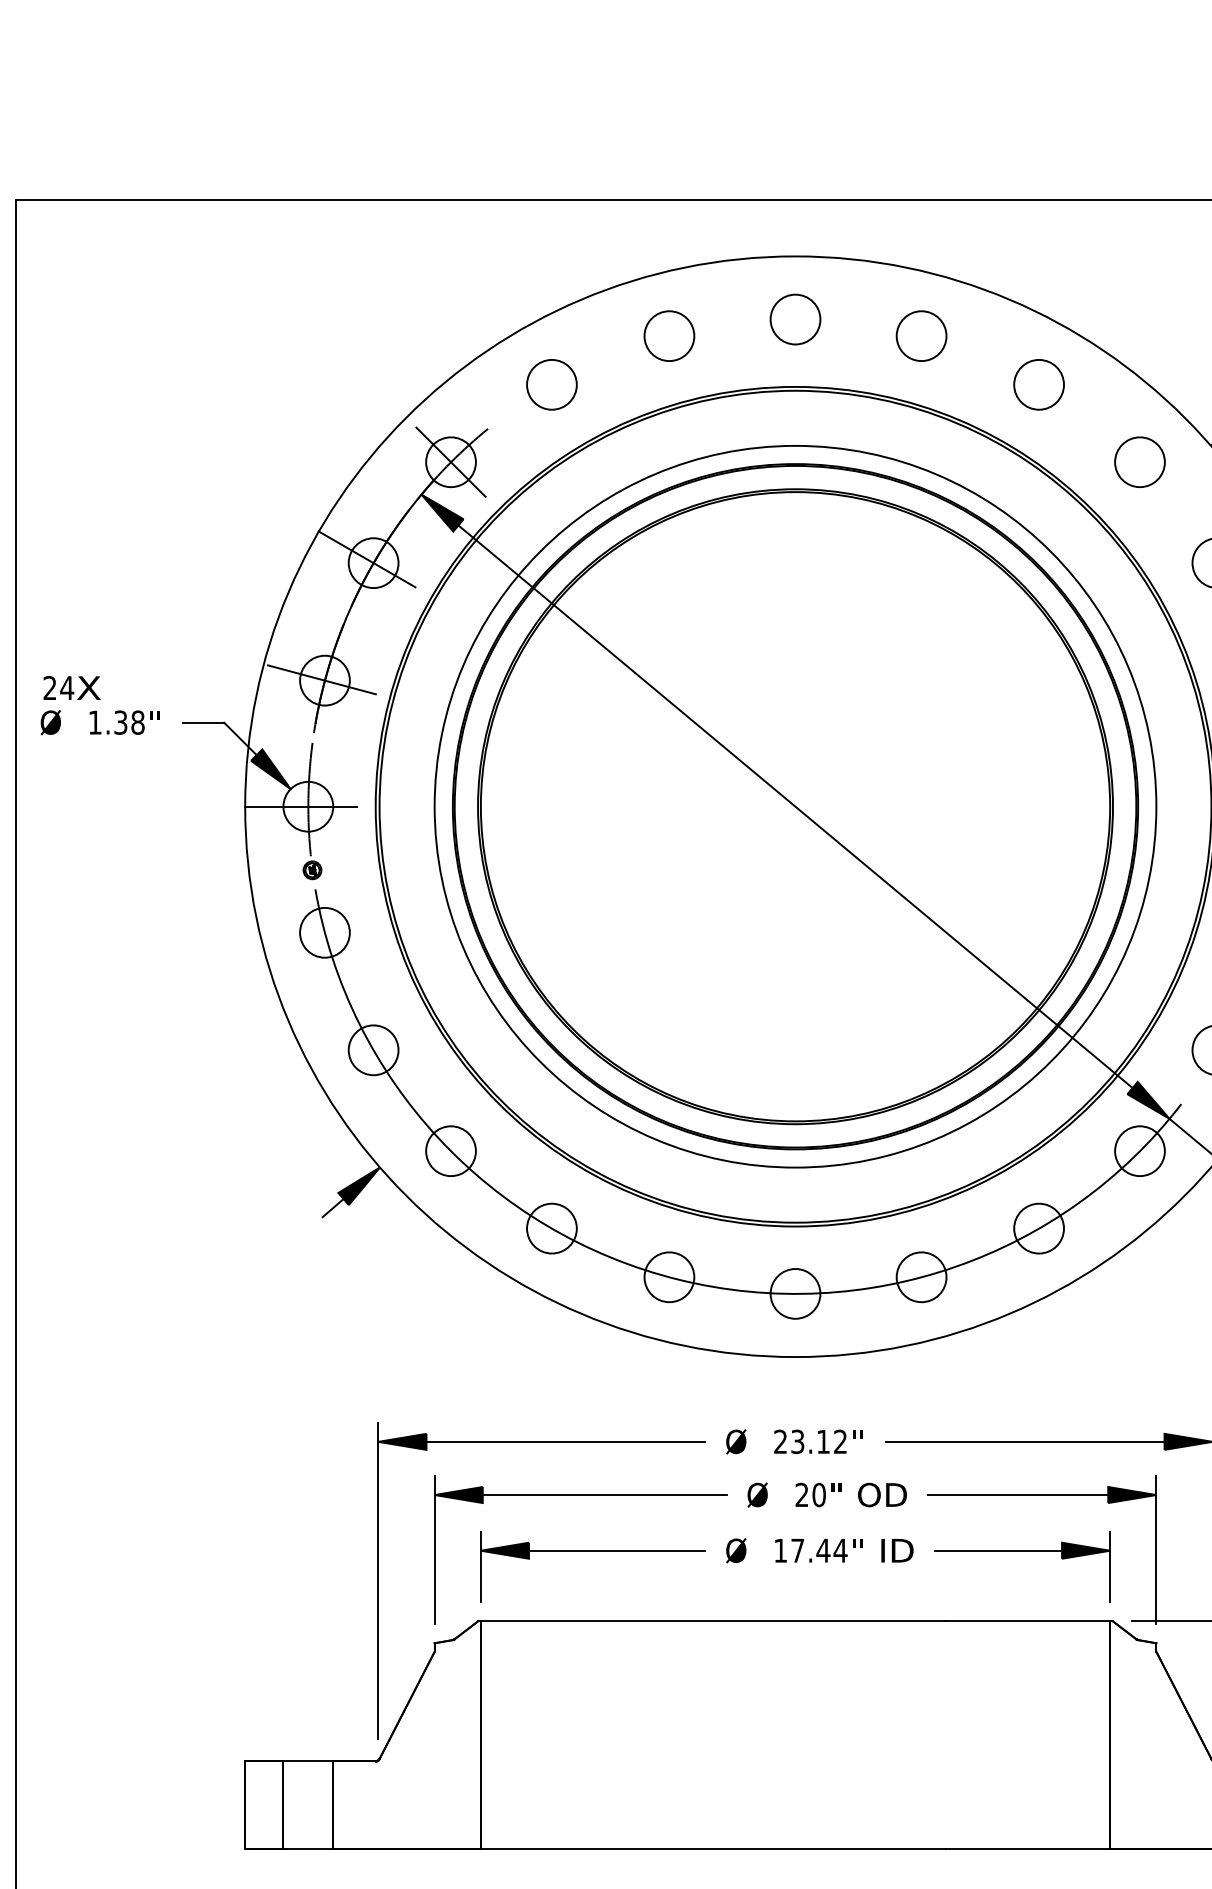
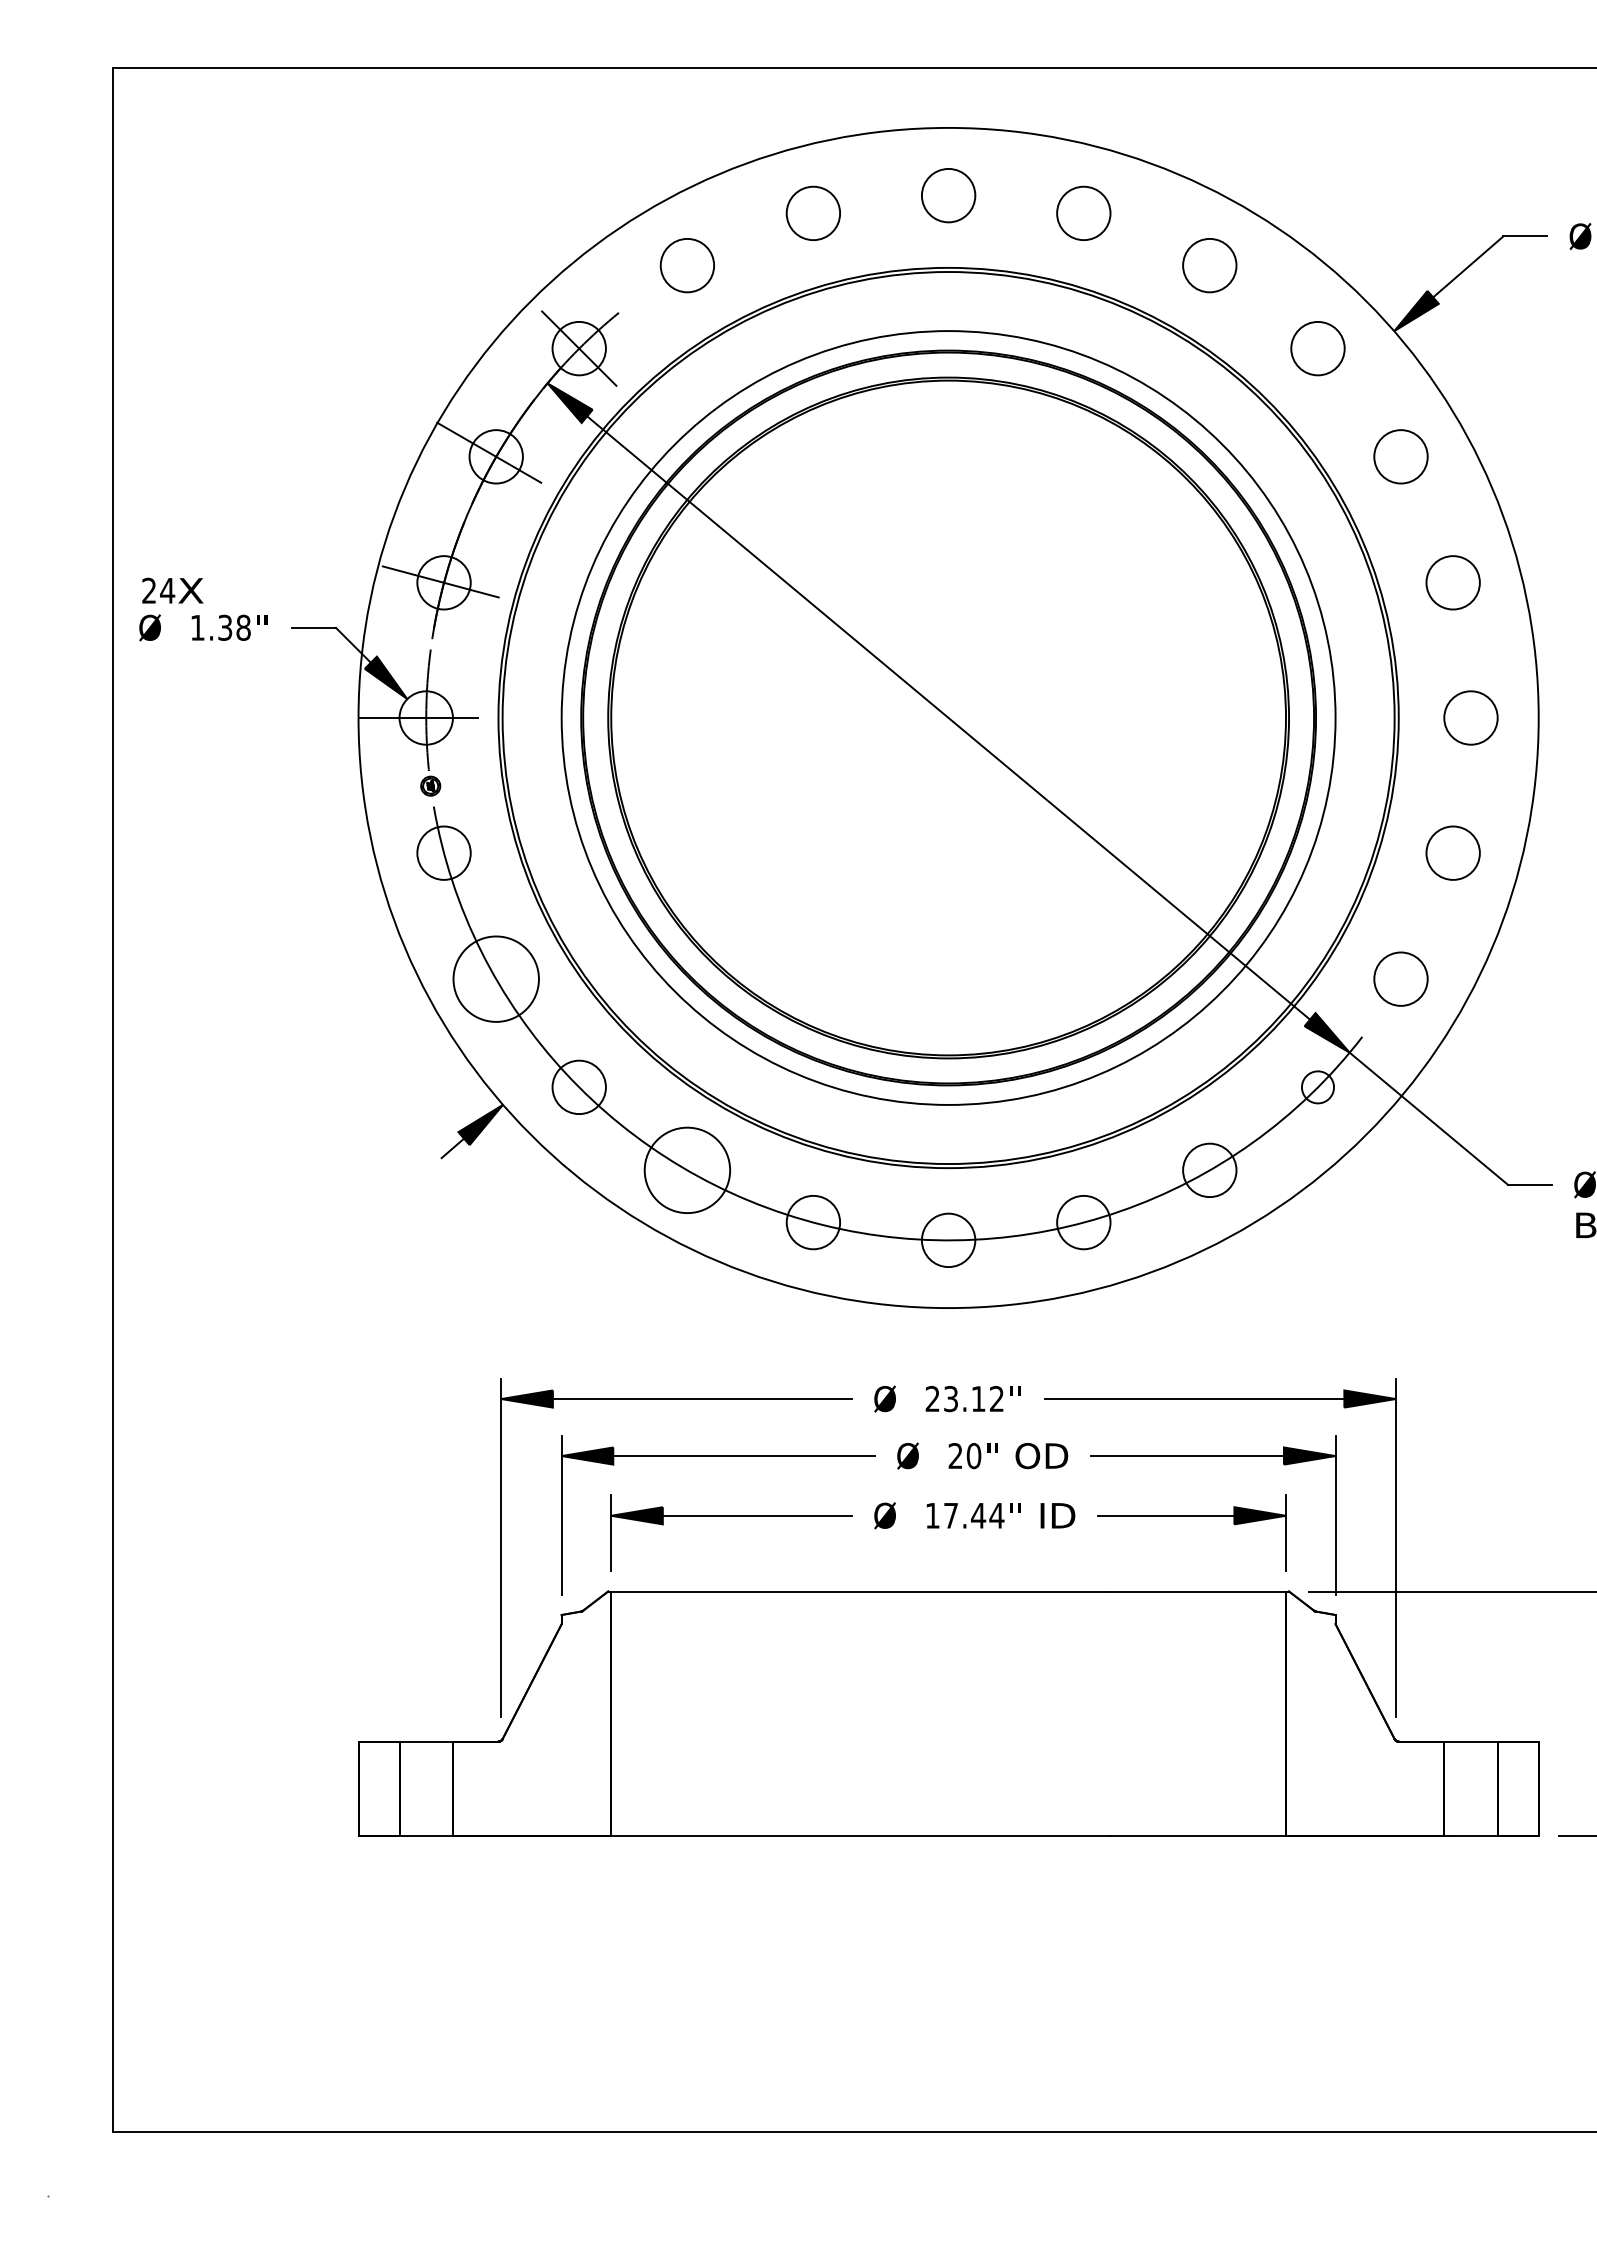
circle: (372, 1049) -> (495, 978), size x1.6
circle: (1139, 1151) -> (1317, 1087), size x0.6
circle: (551, 1228) -> (687, 1170), size x1.6

